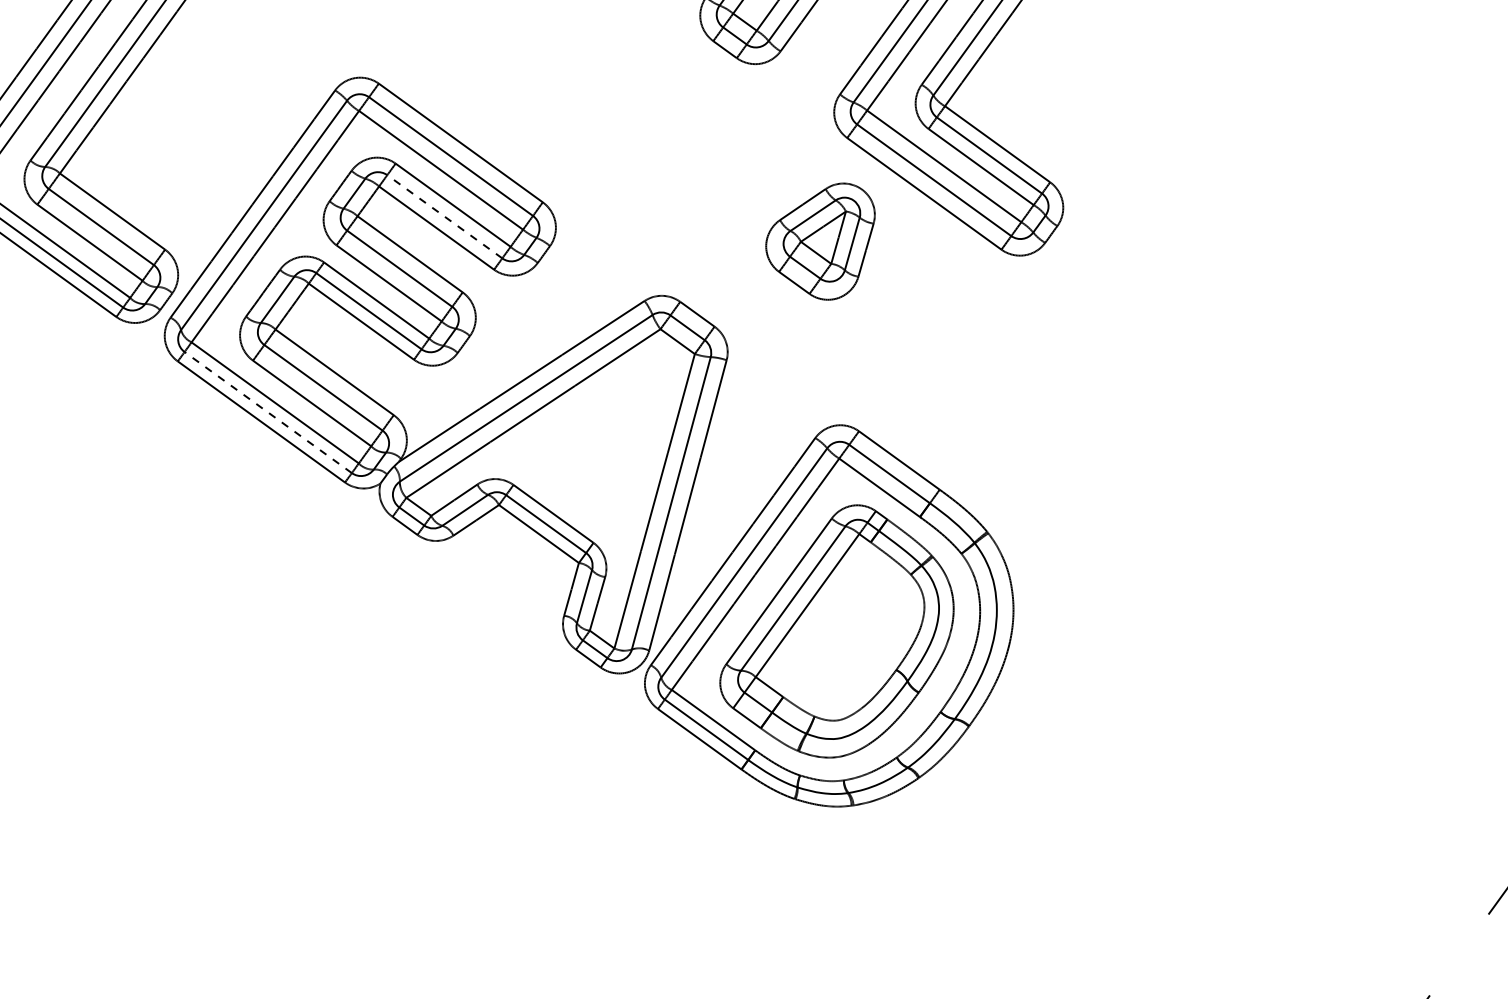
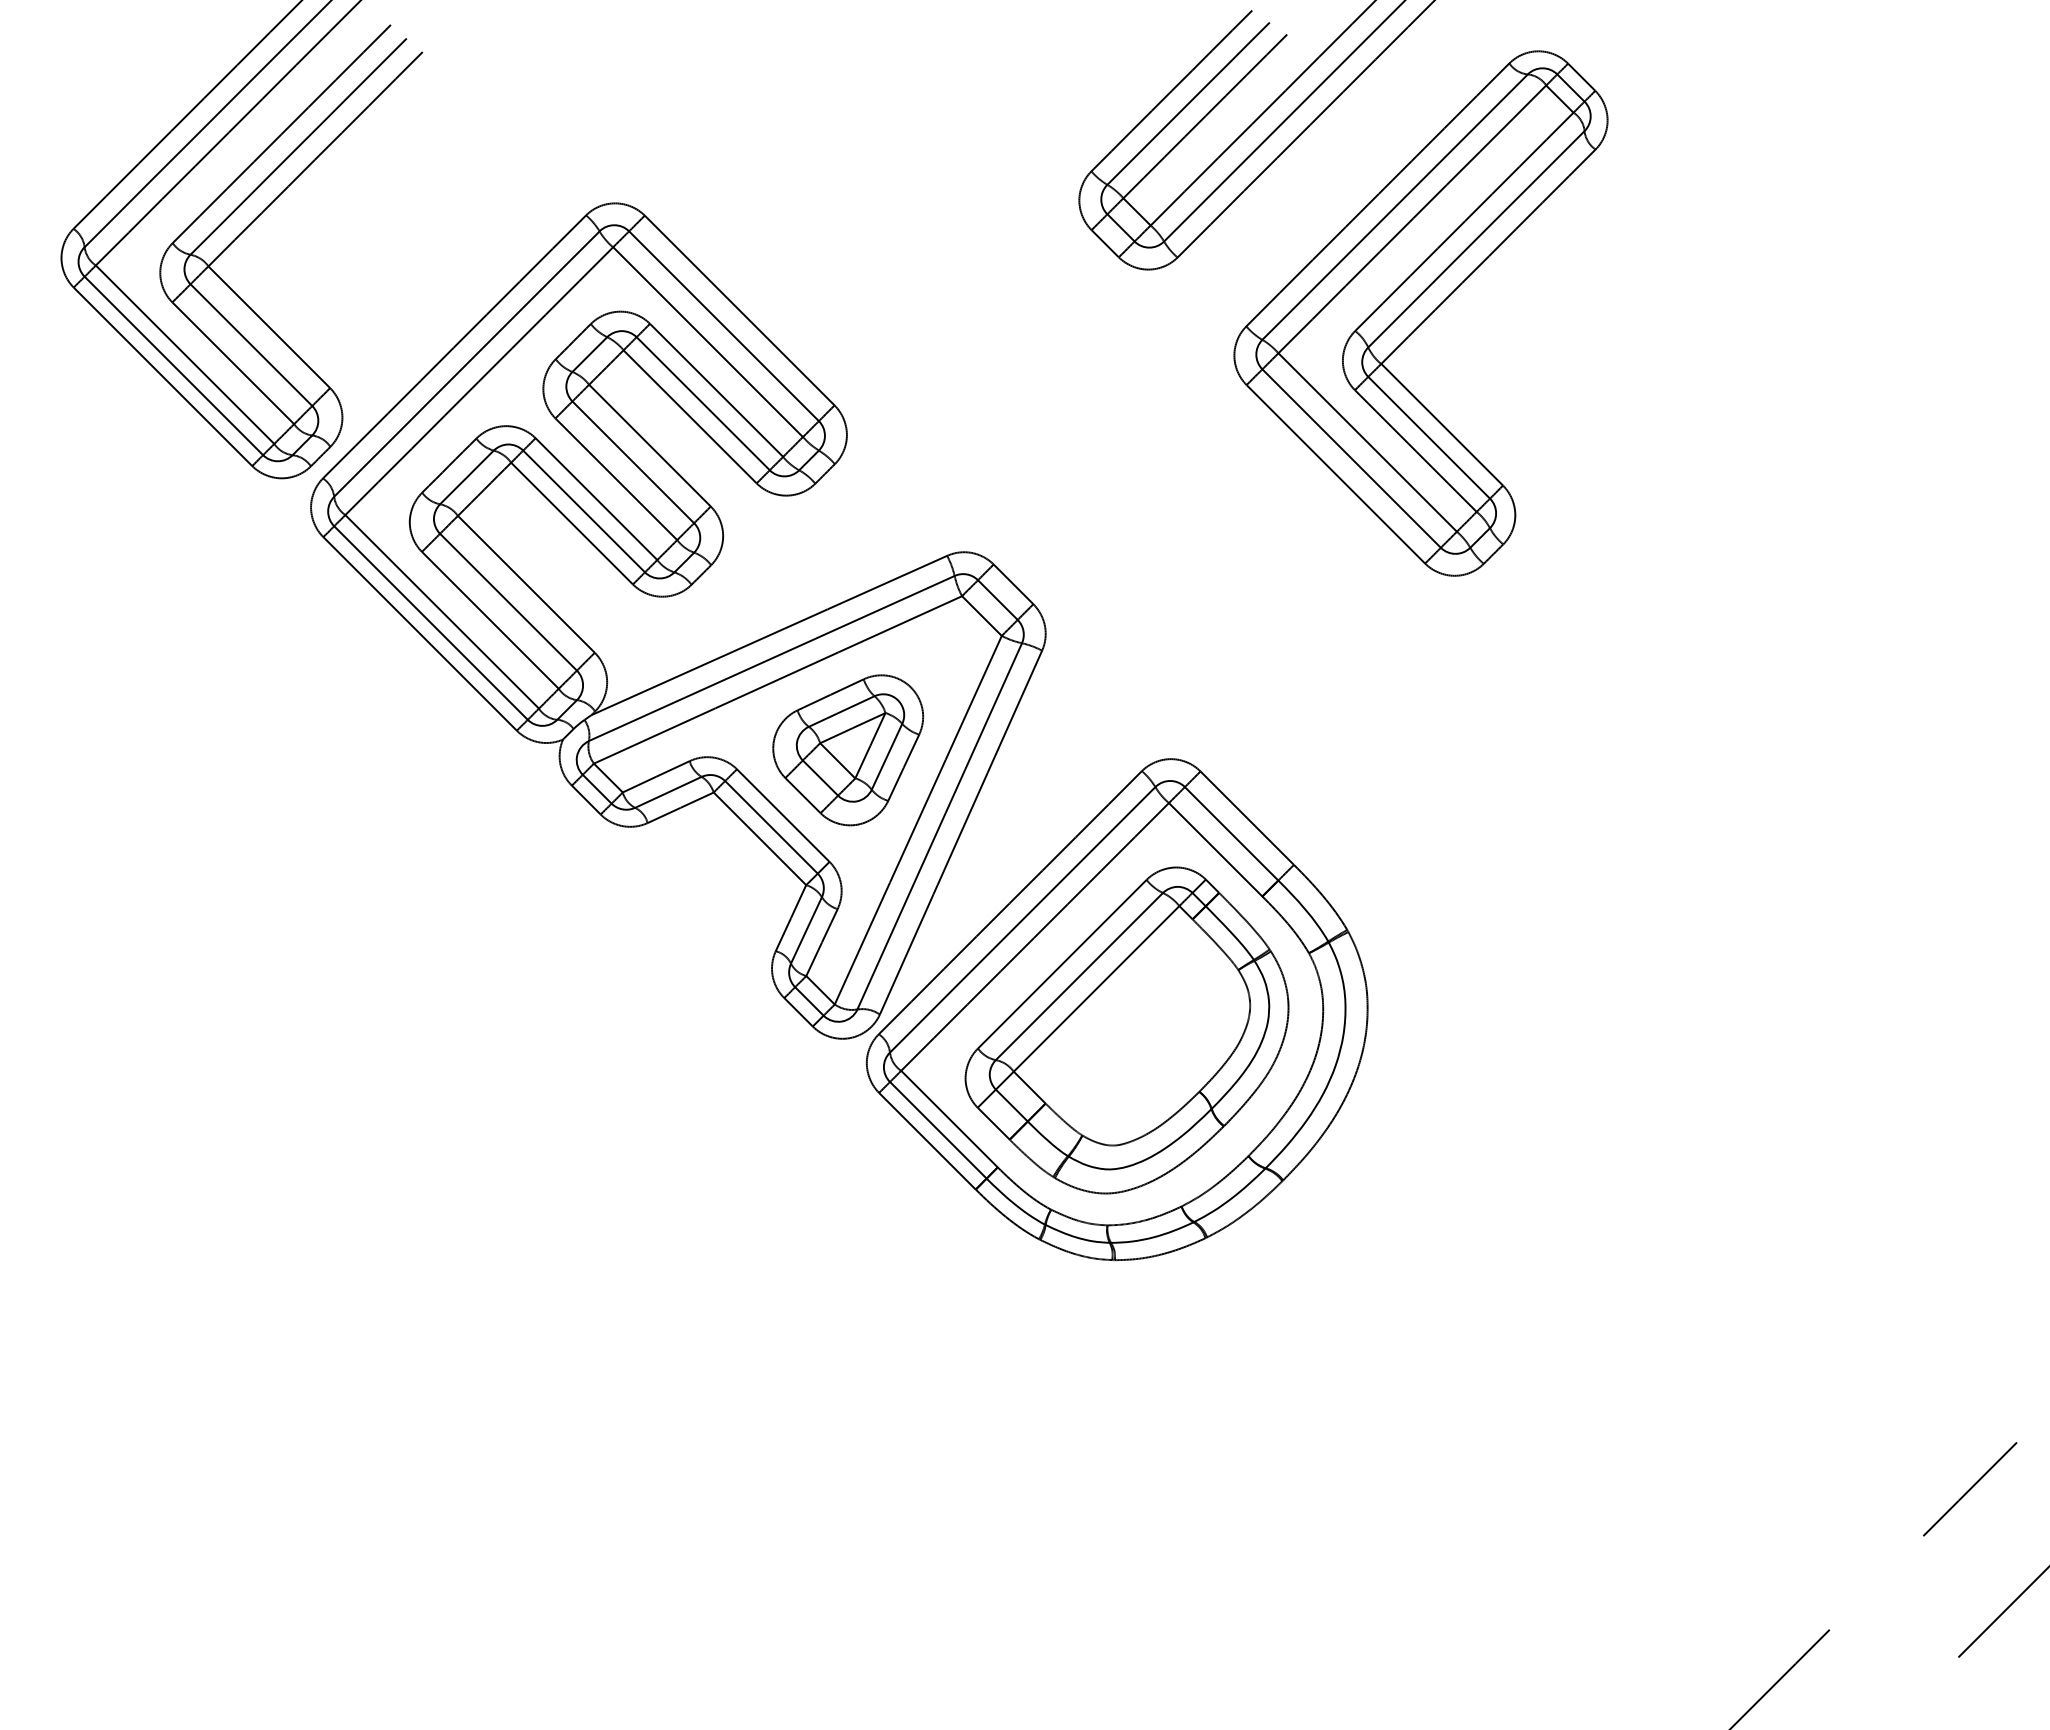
line: (444, 216) -> (702, 403), dashed -> solid
part: (822, 243) -> (848, 750), moved
line: (268, 412) -> (431, 623), dashed -> solid

